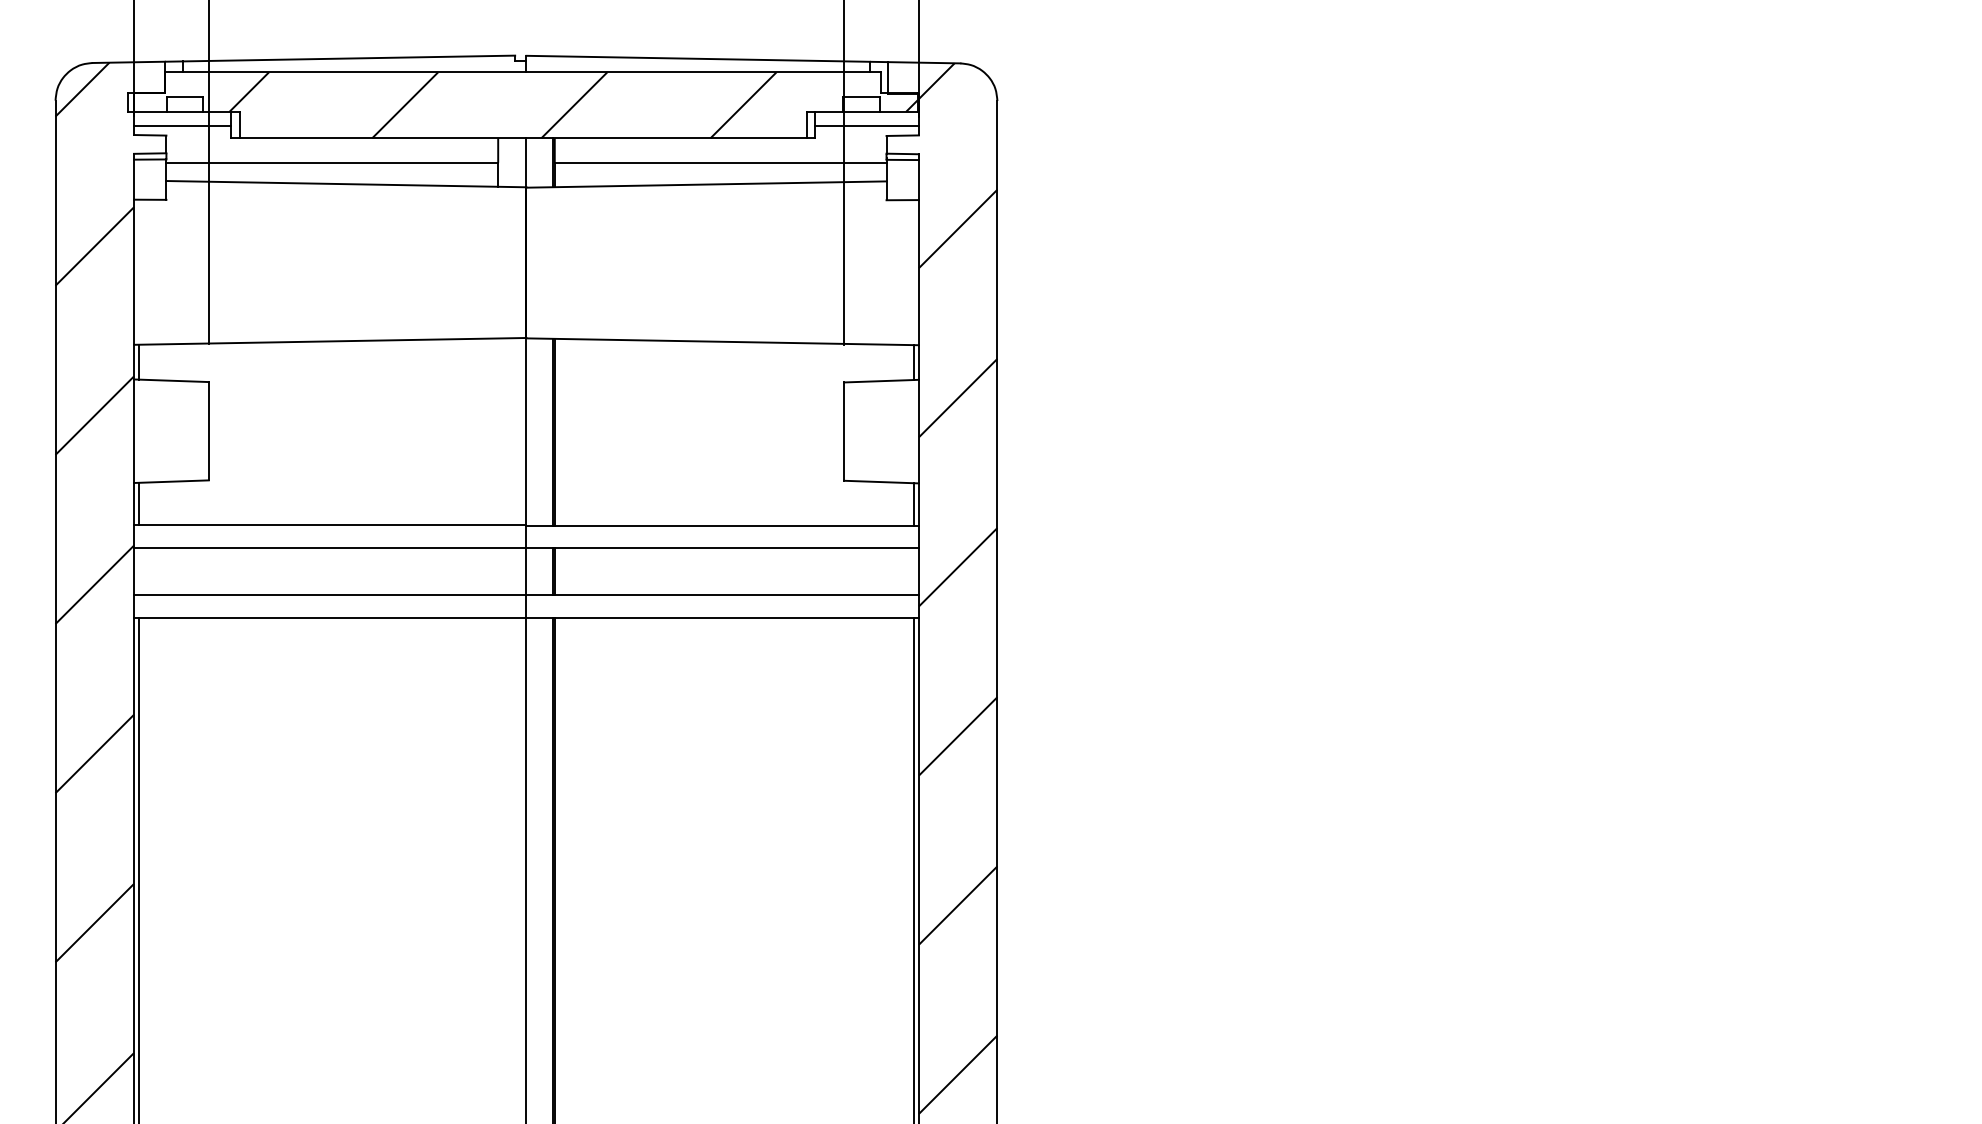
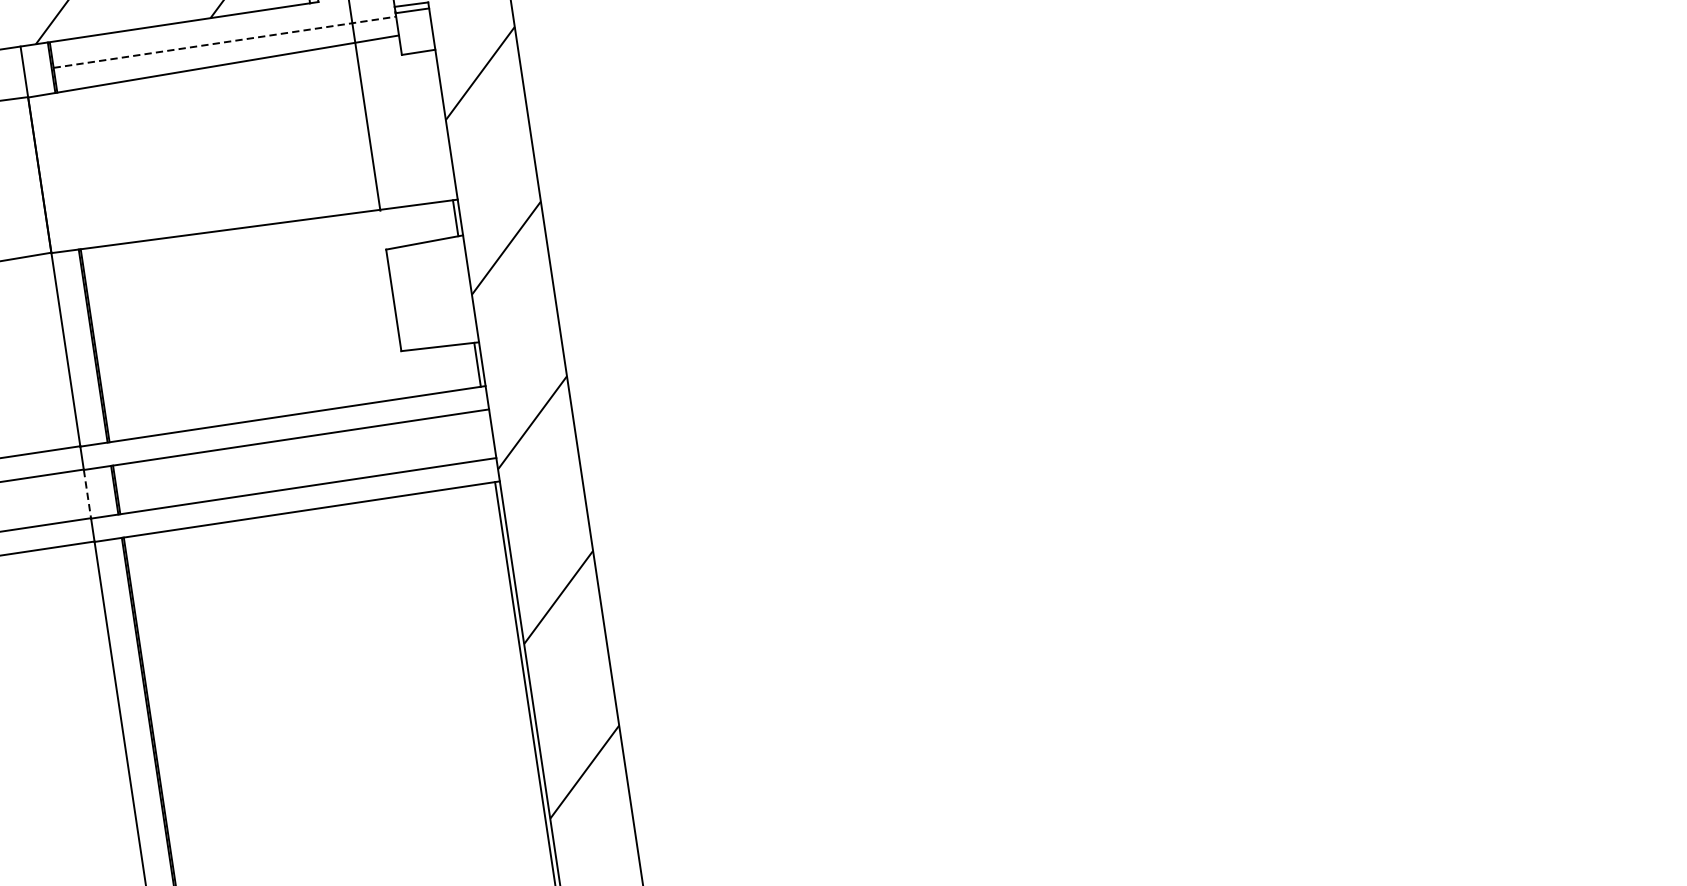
line: (720, 163) -> (224, 42), solid -> dashed
line: (526, 572) -> (87, 494), solid -> dashed

